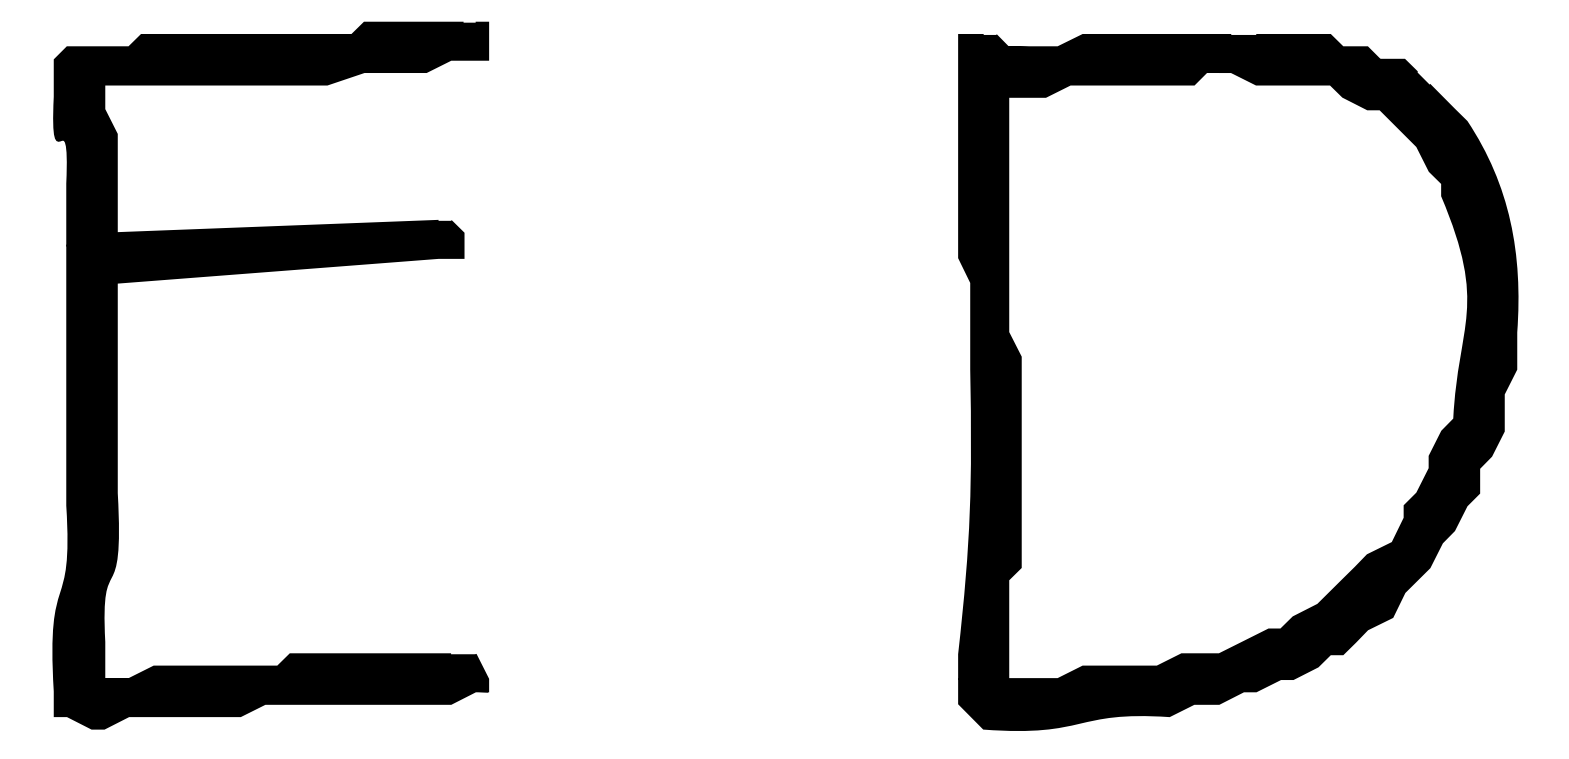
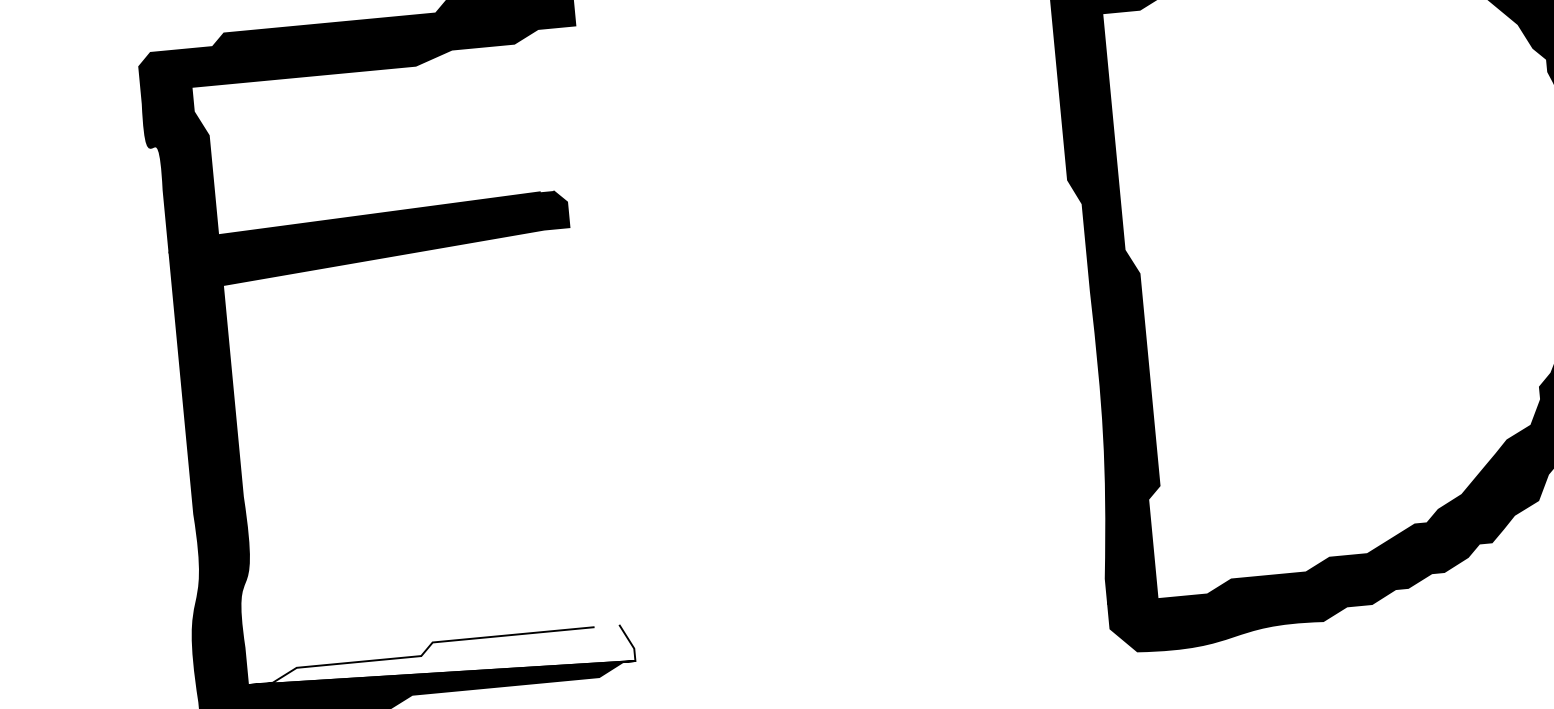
fill: (296, 672) -> (440, 660), removed

